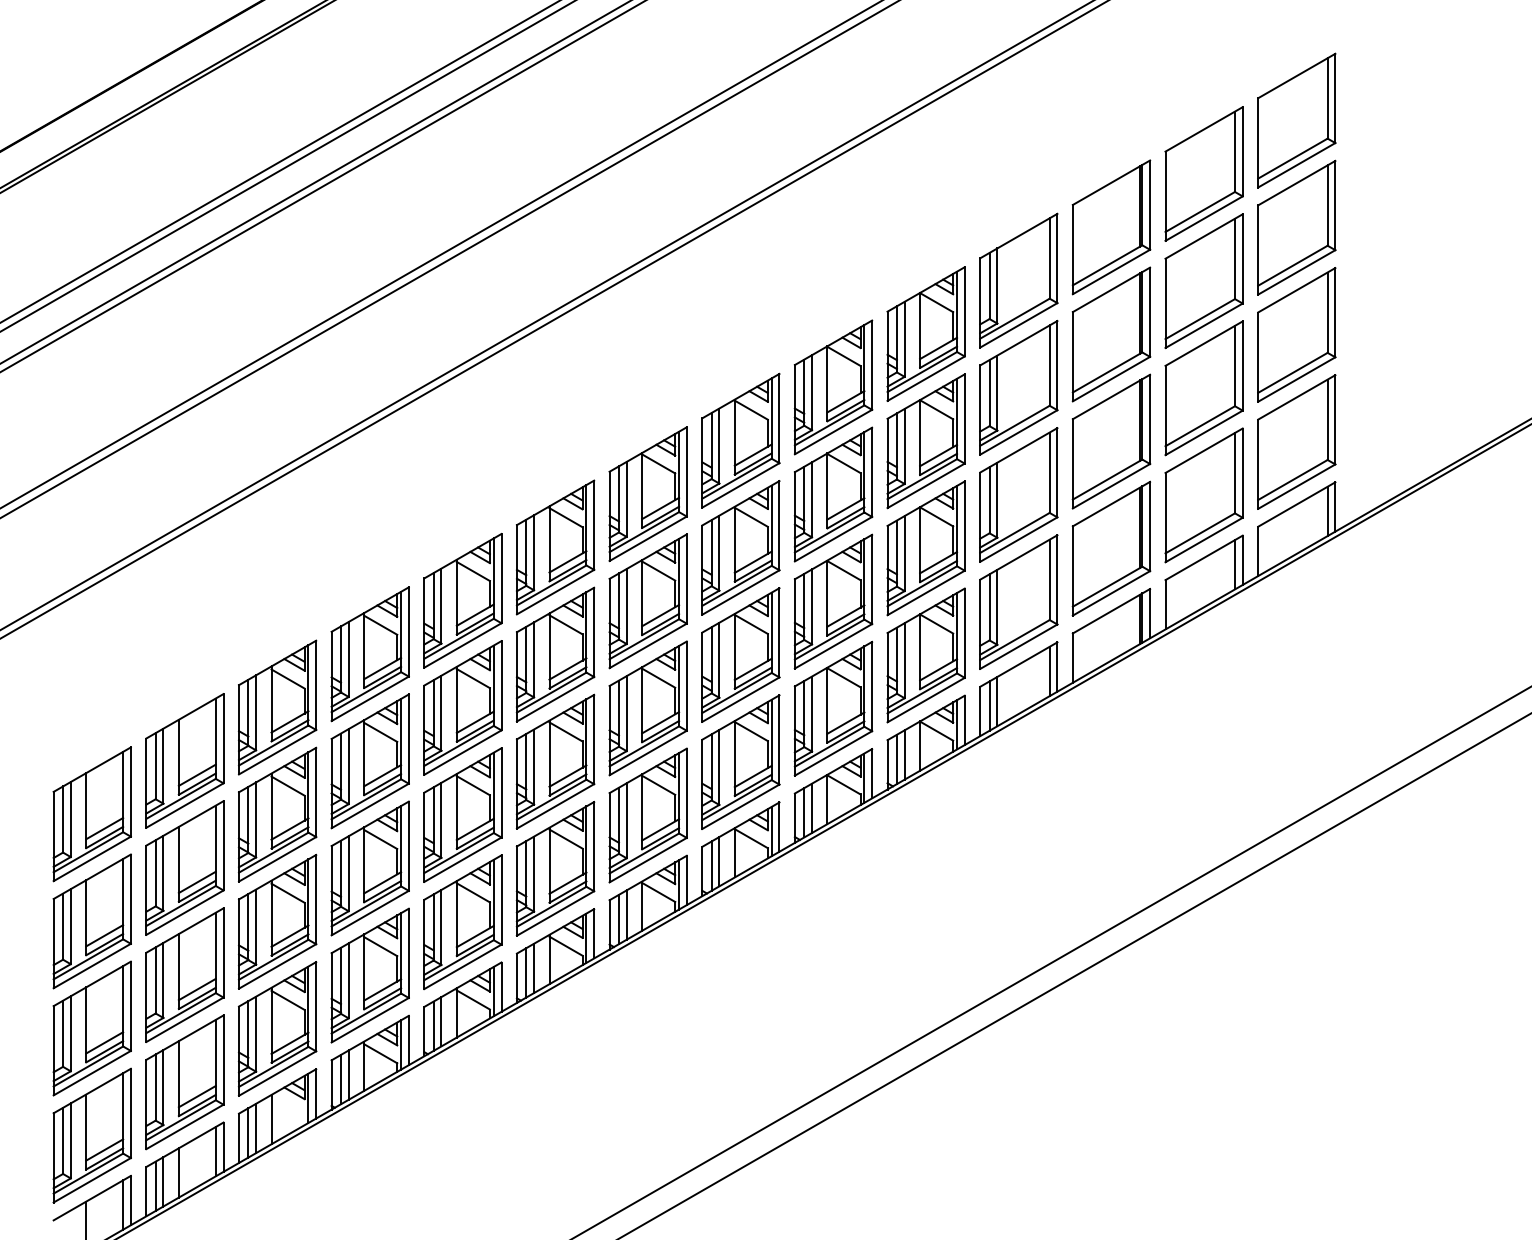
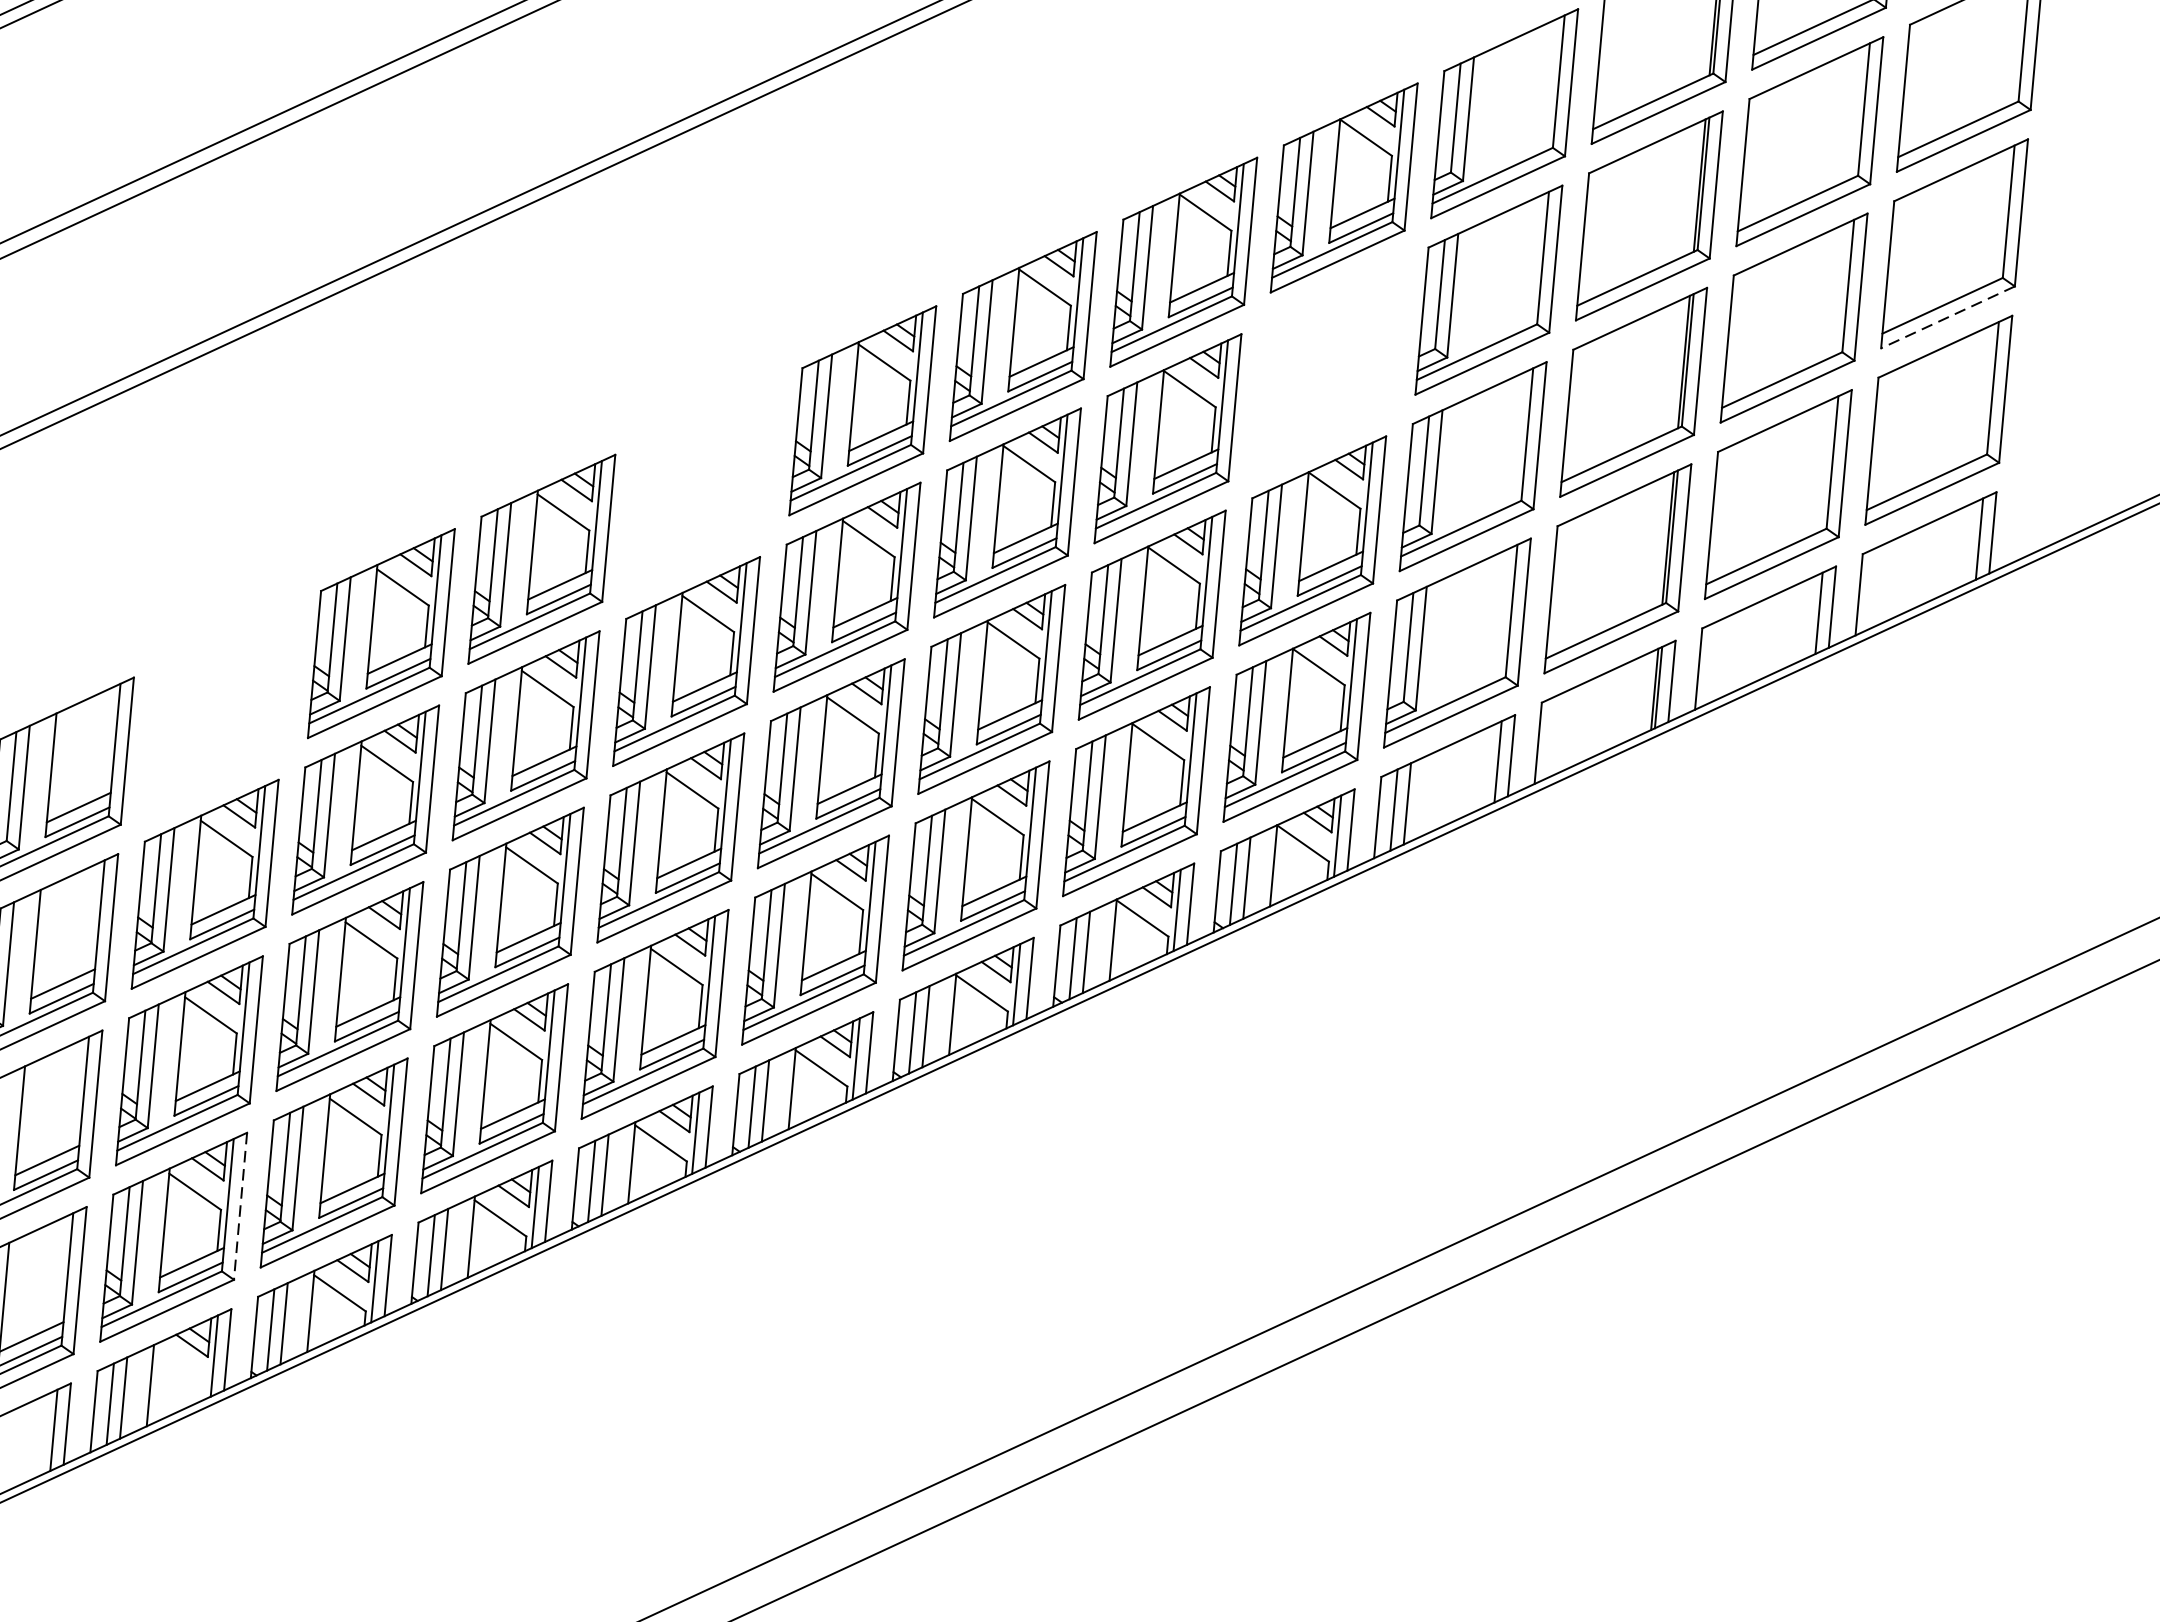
line: (1296, 379) -> (1947, 317), solid -> dashed
part: (925, 441) -> (1327, 364), removed
part: (555, 547) -> (702, 485), removed
part: (277, 707) -> (220, 707), removed
line: (316, 1006) -> (241, 1205), solid -> dashed

